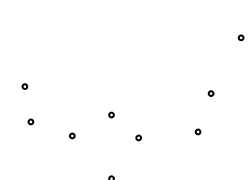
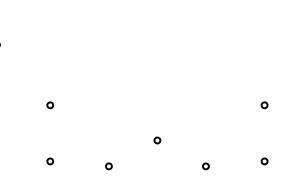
part: (210, 93) -> (263, 105), moved
part: (30, 121) -> (49, 160), moved
part: (138, 137) -> (205, 165), moved

